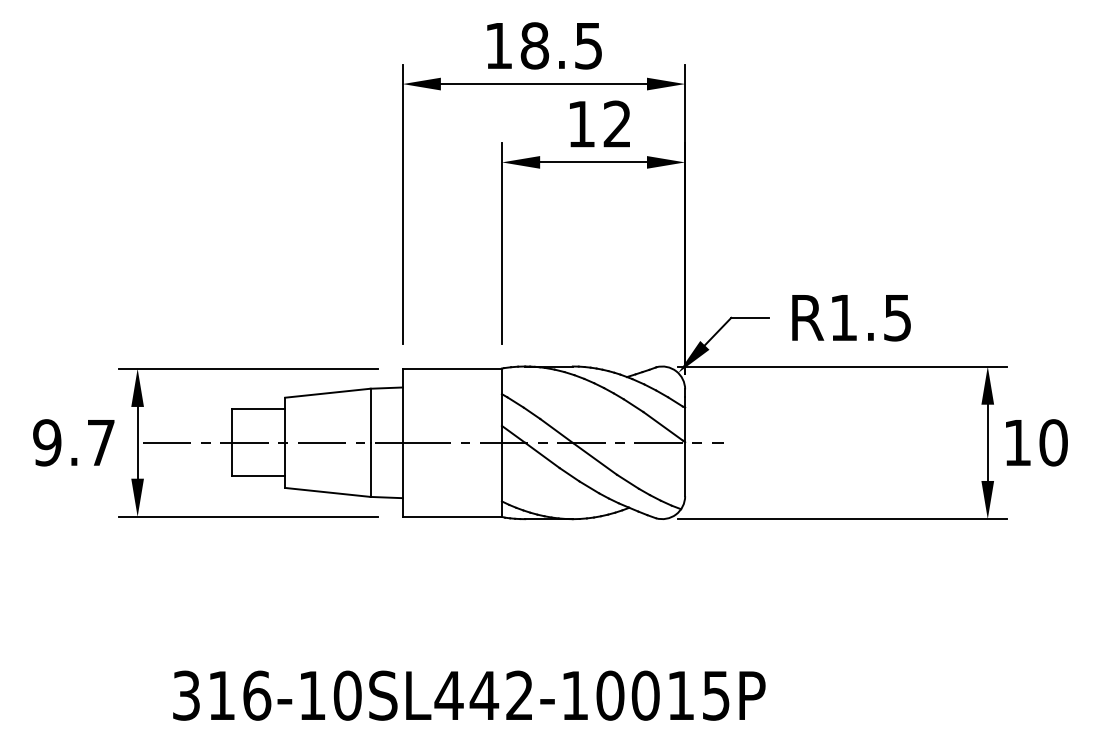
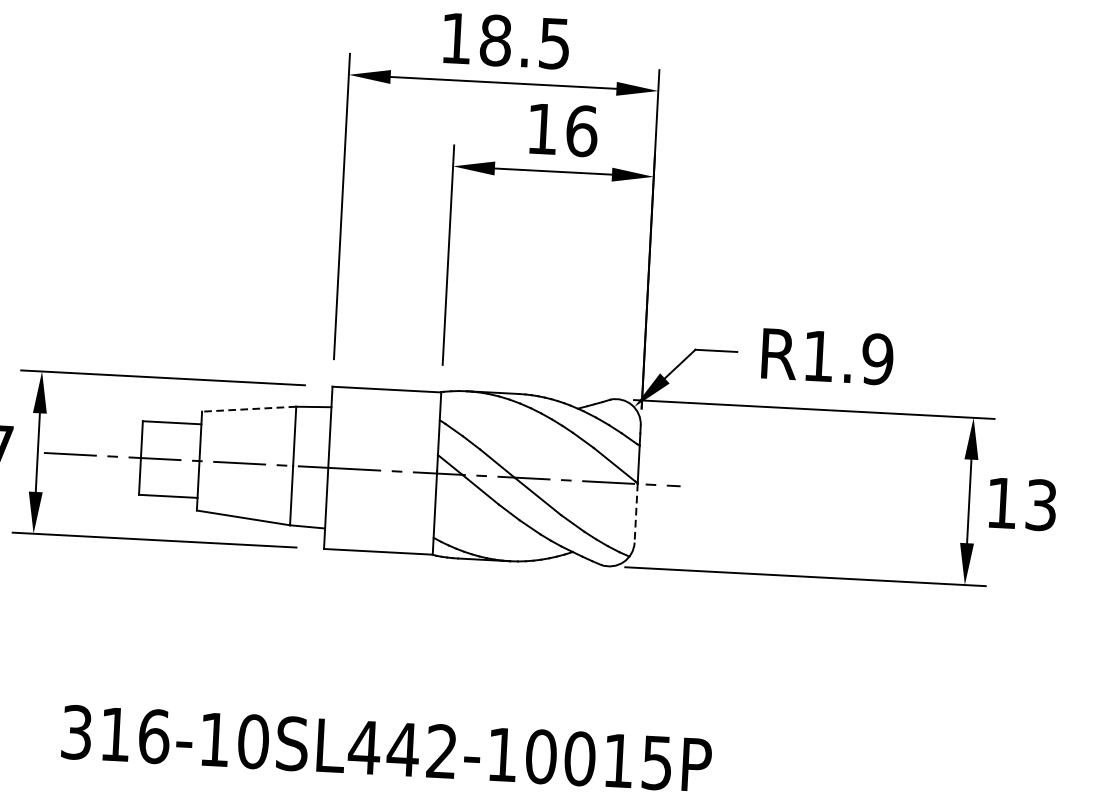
text: (617, 123) -> (581, 130), 12 -> 16
text: (897, 317) -> (877, 358), R1.5 -> R1.9
line: (327, 393) -> (248, 409), solid -> dashed
text: (1053, 442) -> (1041, 504), 10 -> 13
line: (685, 469) -> (636, 513), solid -> dashed

